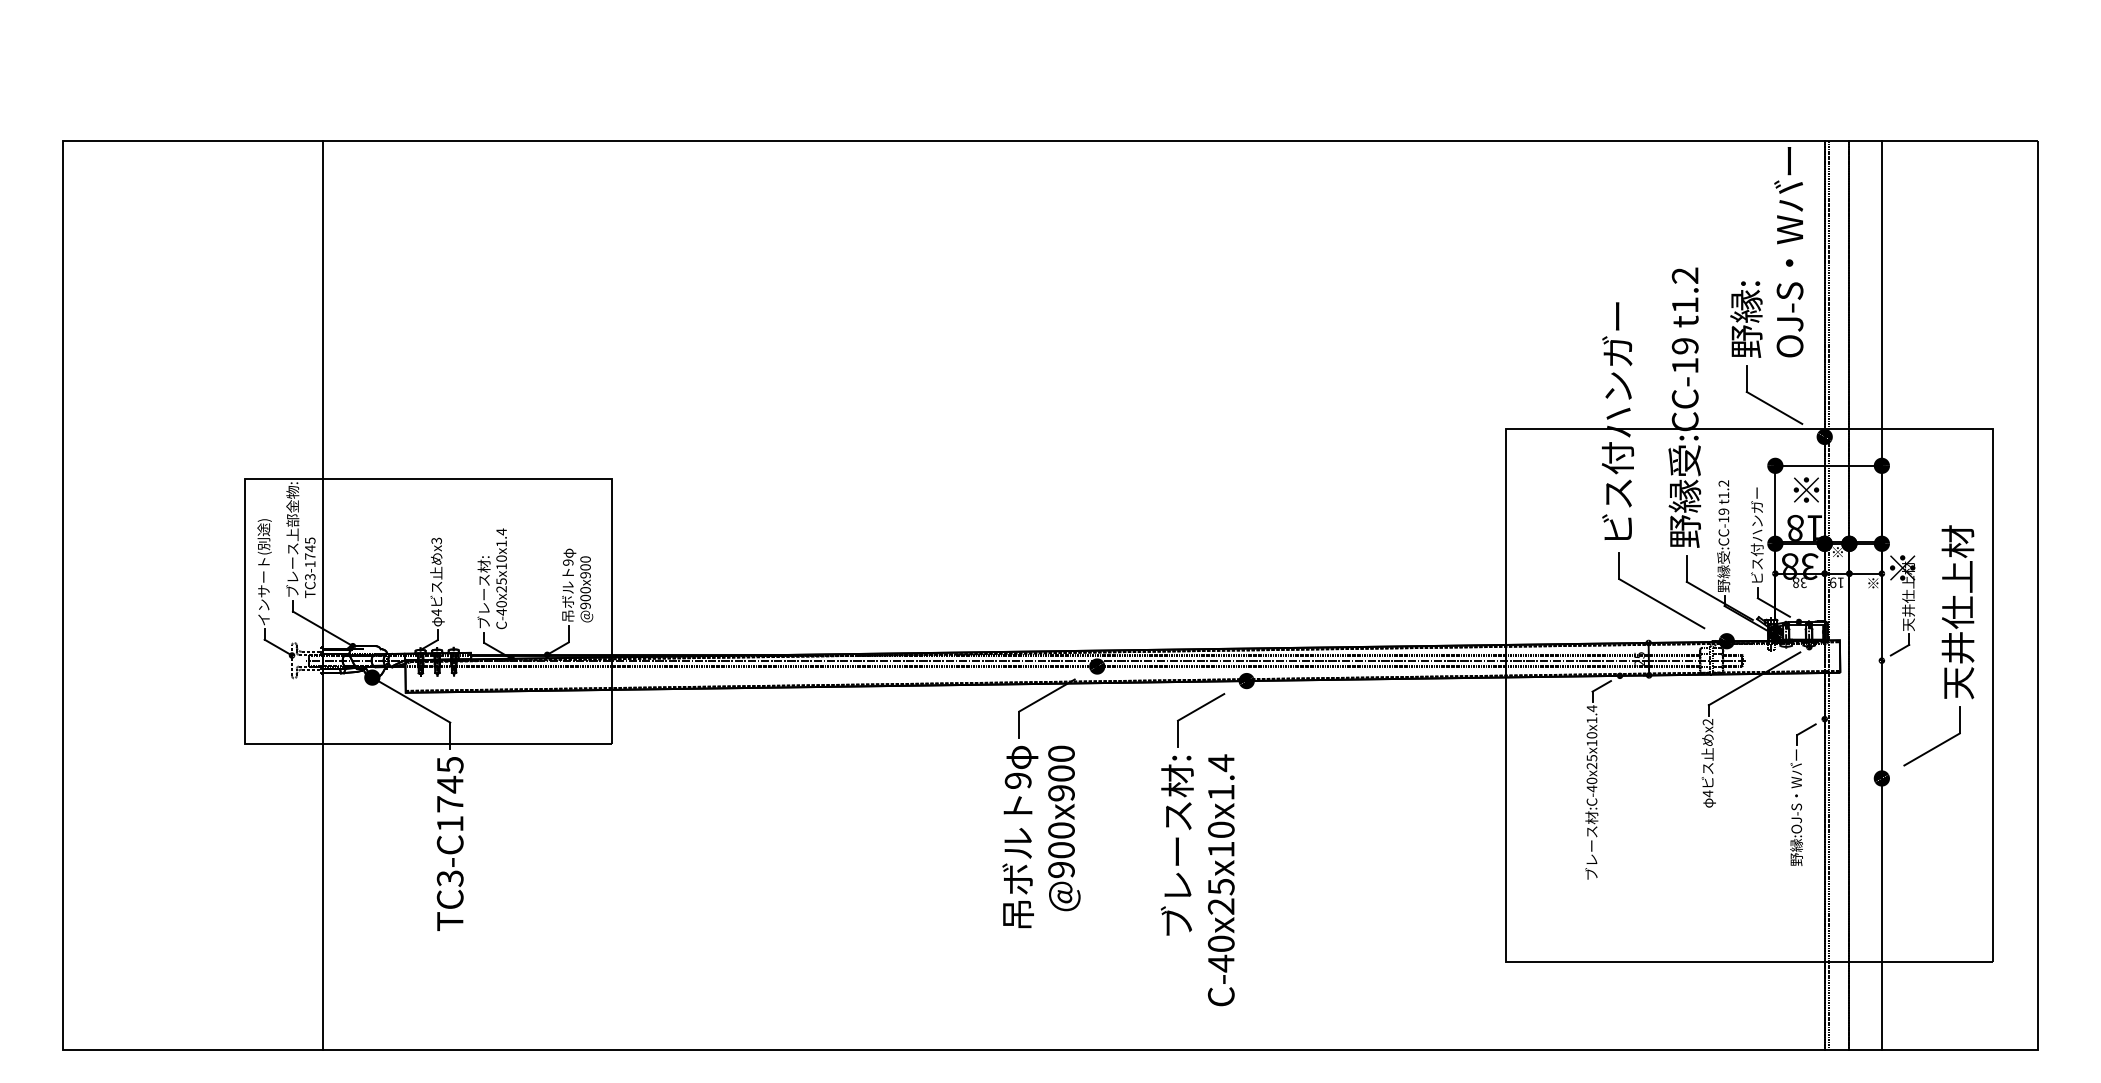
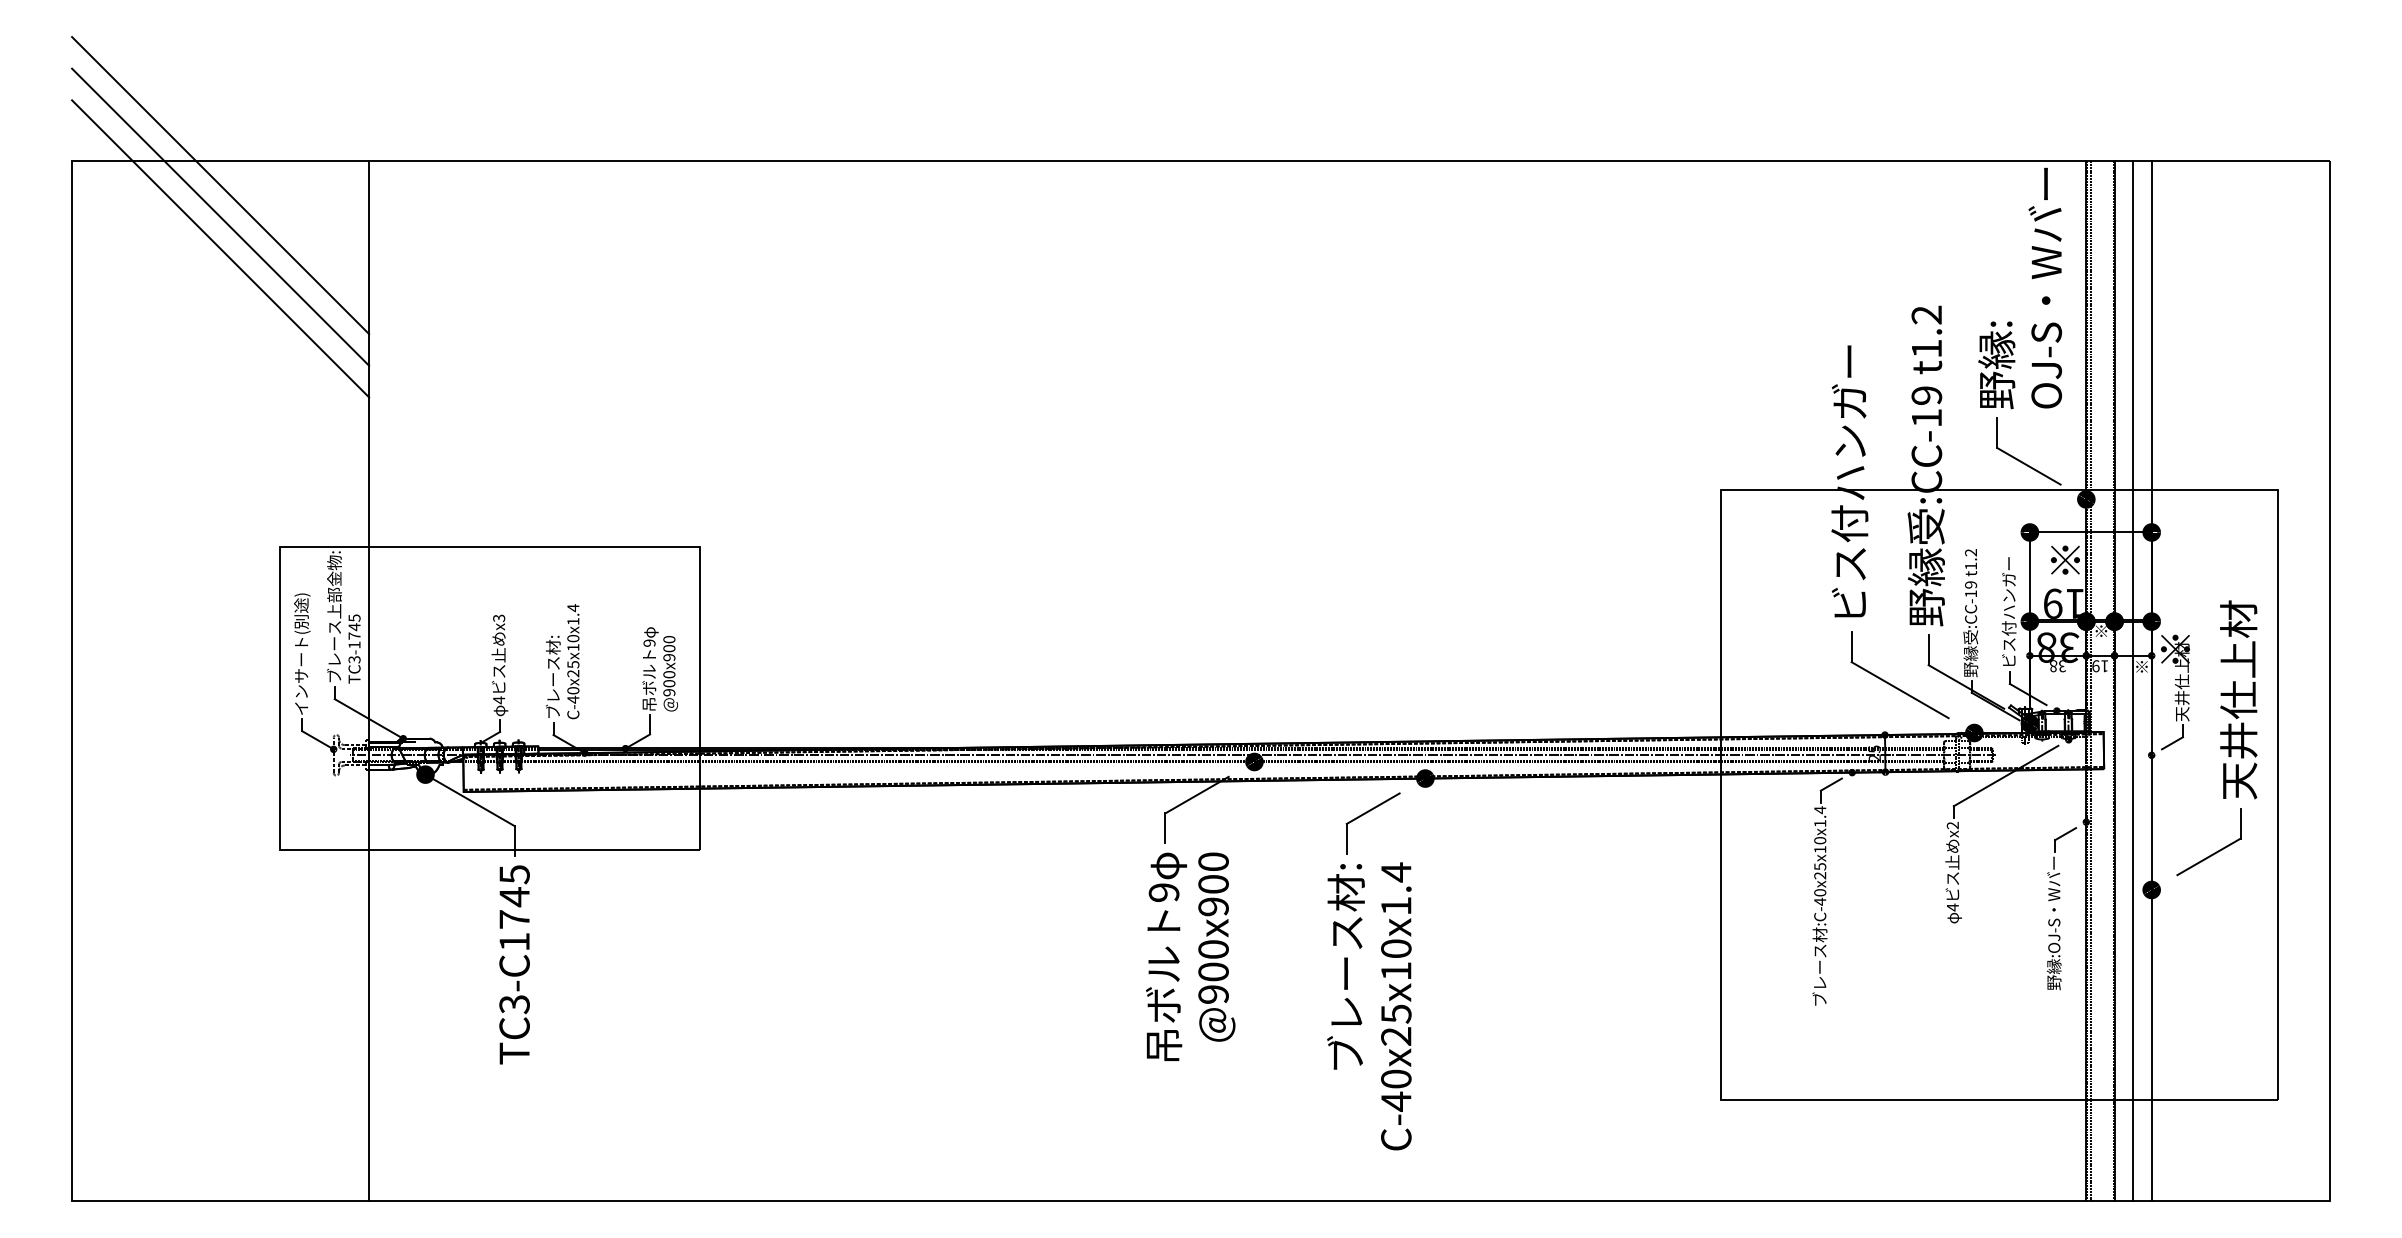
line: (193, 162) -> (220, 185), added
line: (193, 189) -> (220, 216), added
line: (193, 217) -> (220, 248), added
text: (1795, 527) -> (2052, 603), 18 -> 19
line: (1865, 595) -> (2133, 680), added

